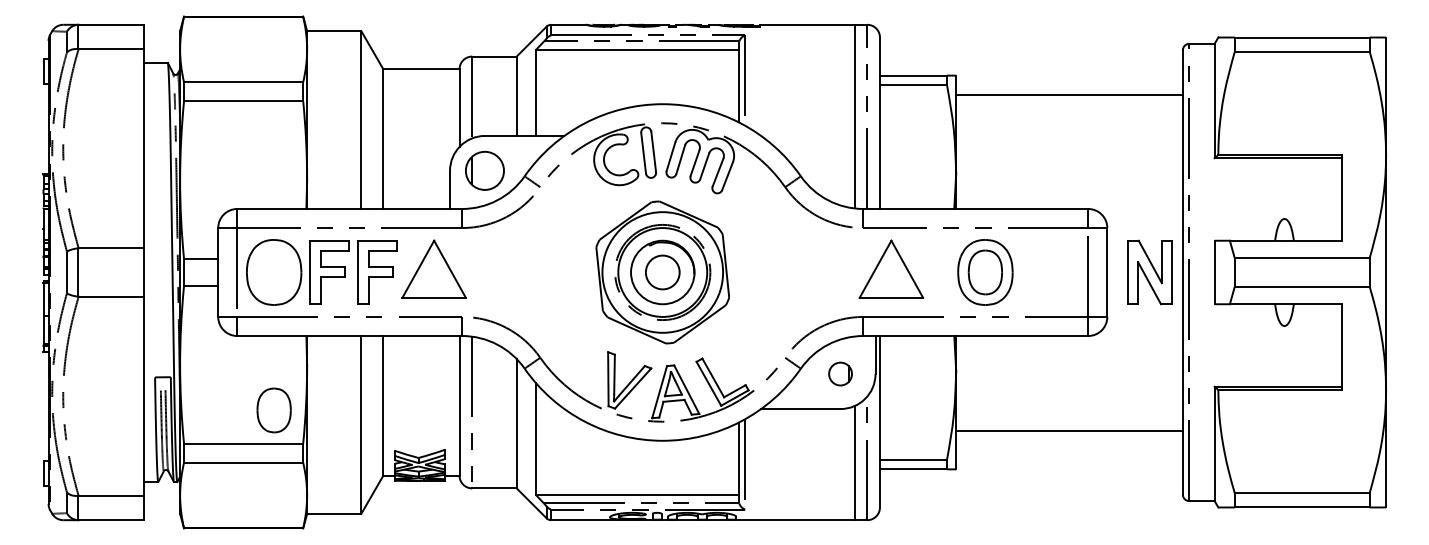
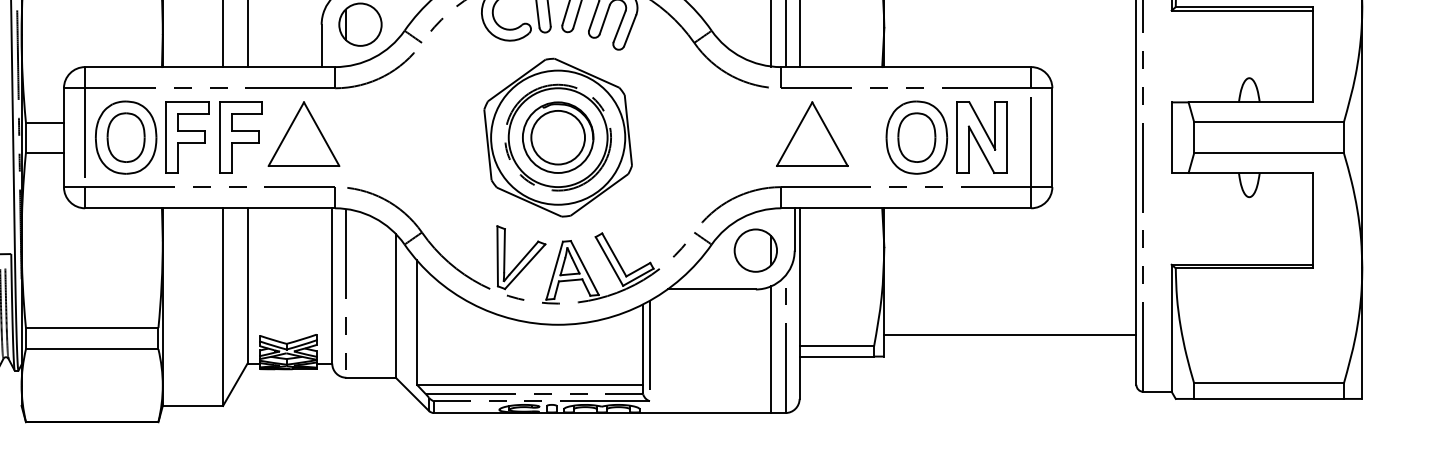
circle: (662, 272) -> (557, 137), size x1.43
part: (1149, 272) -> (981, 137), moved
part: (840, 373) -> (755, 249), size x1.67
part: (273, 410) -> (125, 137), moved
line: (1069, 431) -> (1010, 335), moved

